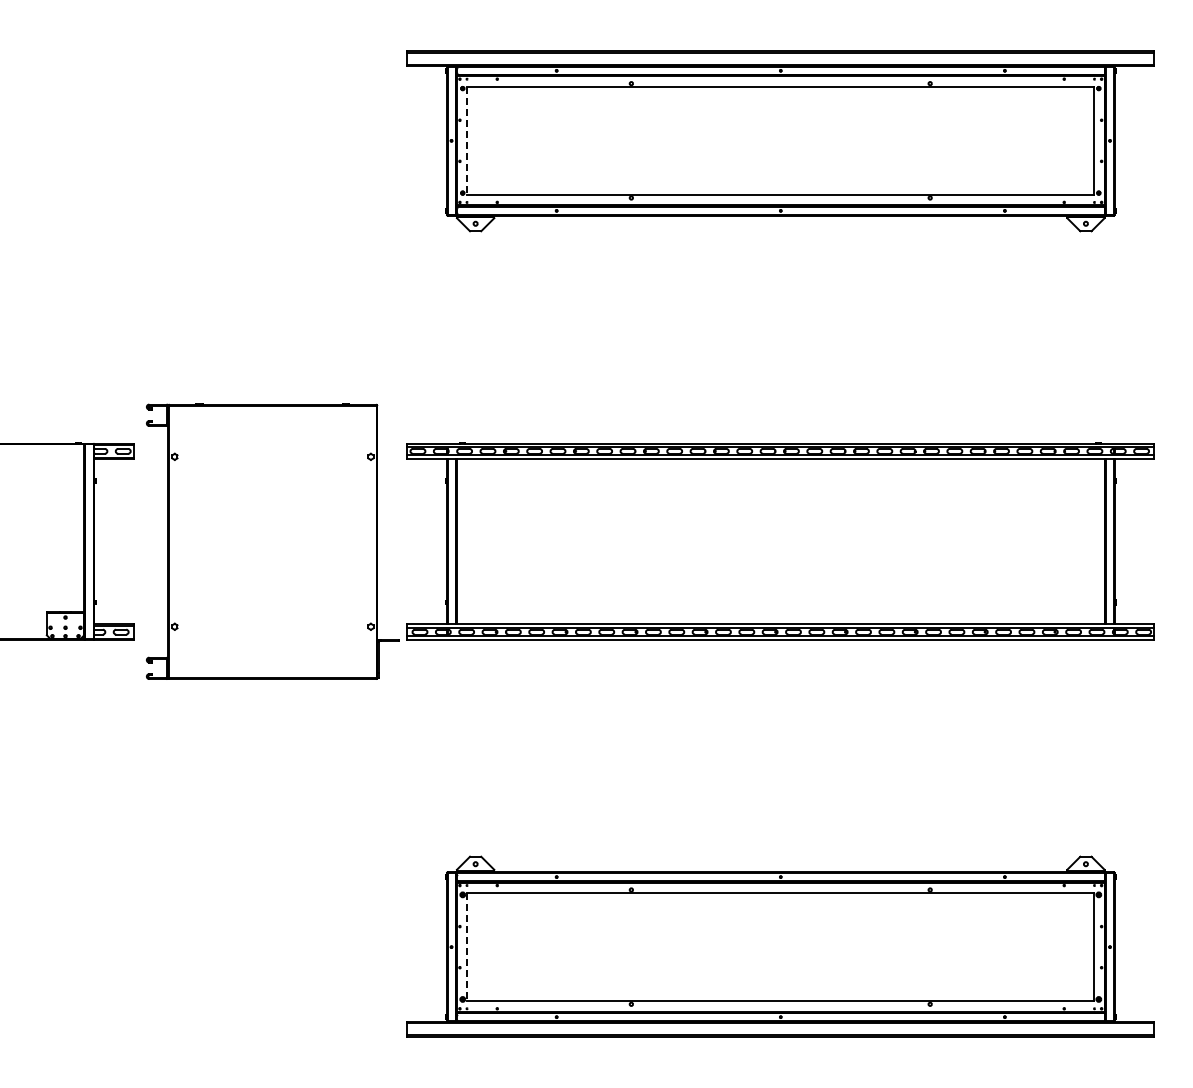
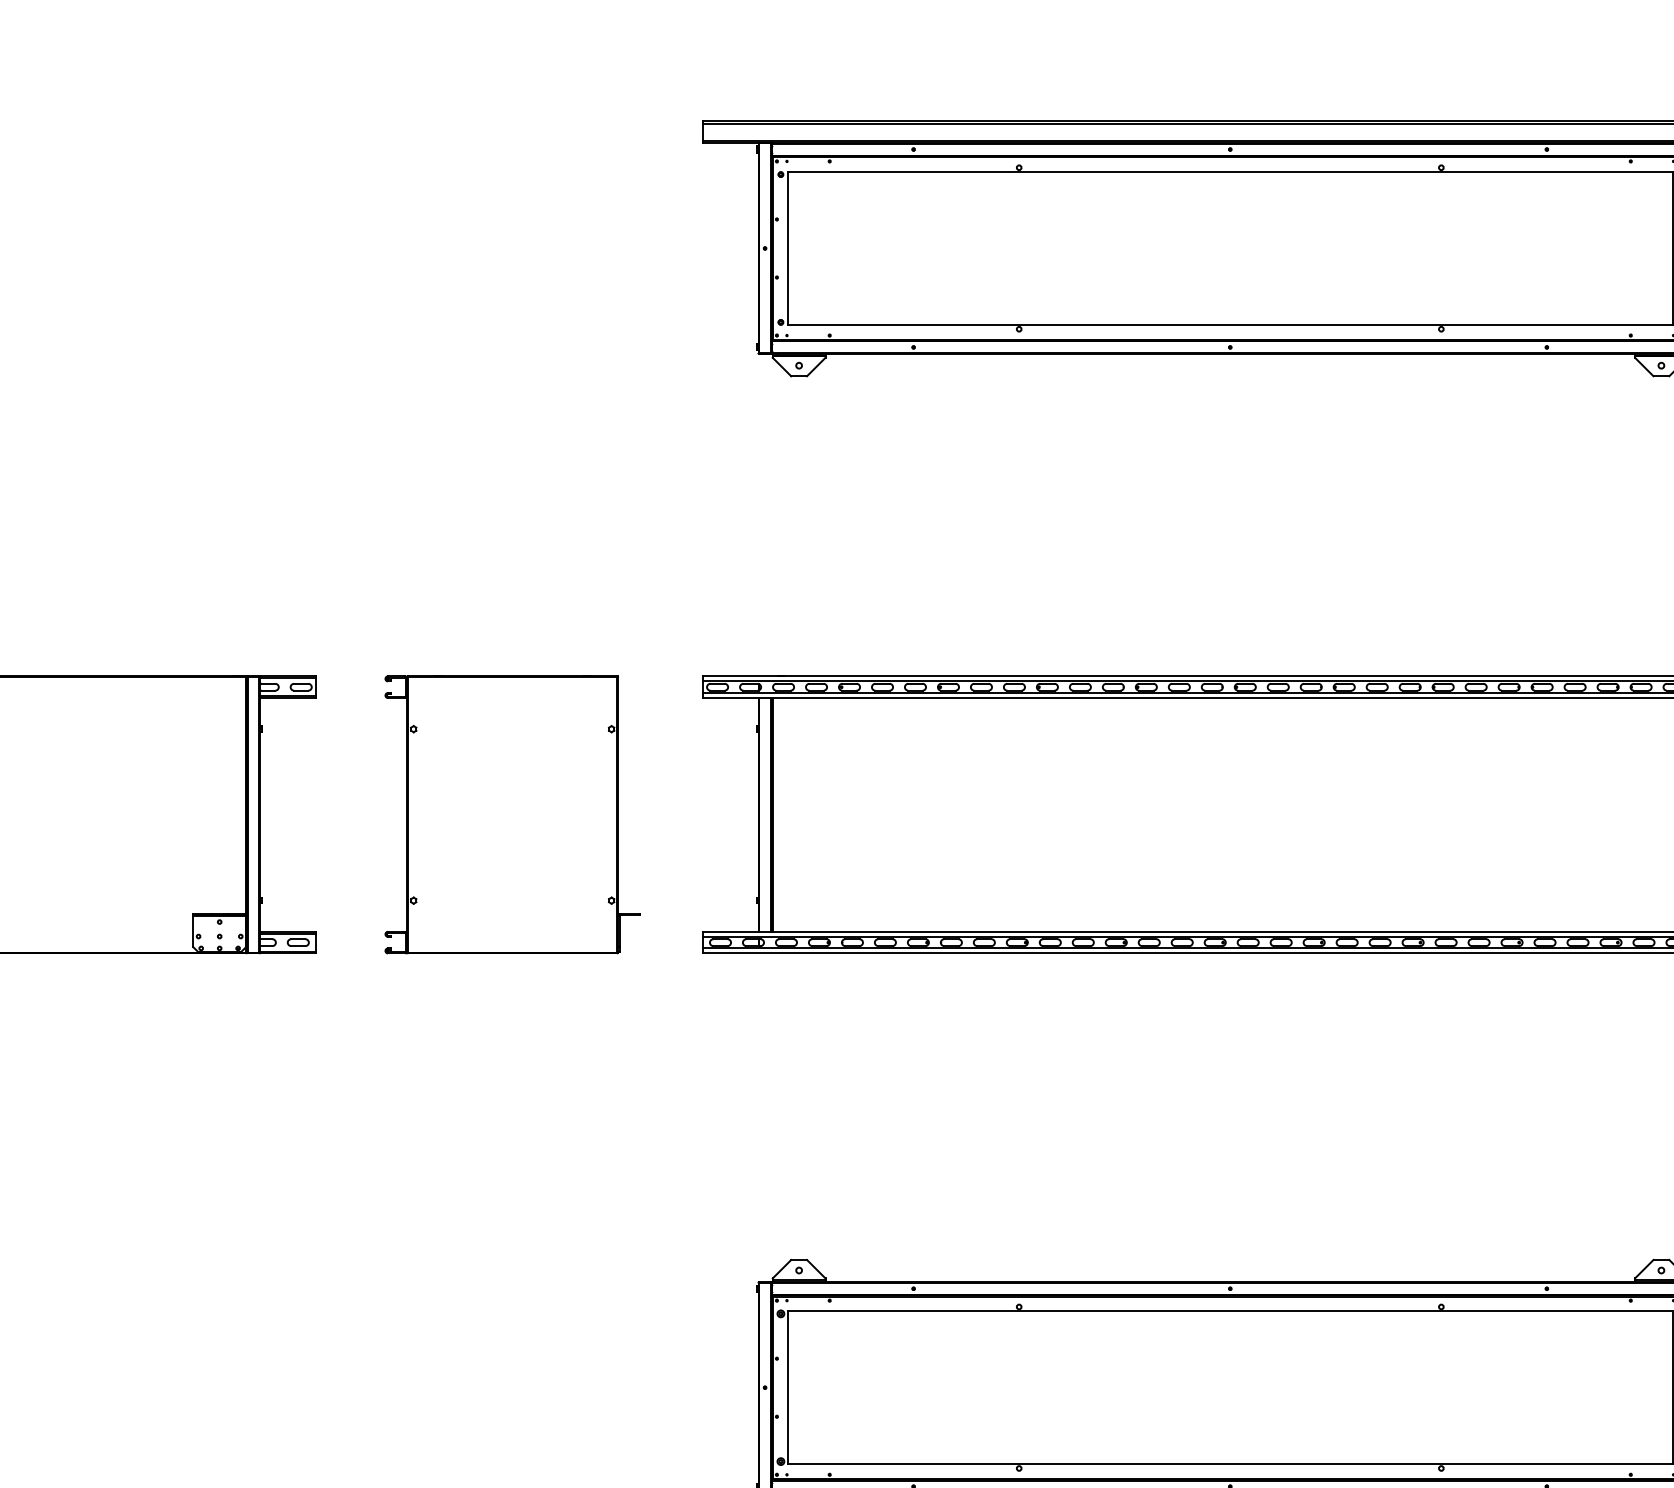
line: (467, 141) -> (787, 249), dashed -> solid
part: (272, 541) -> (512, 814), size x0.71
line: (467, 947) -> (787, 1388), dashed -> solid

